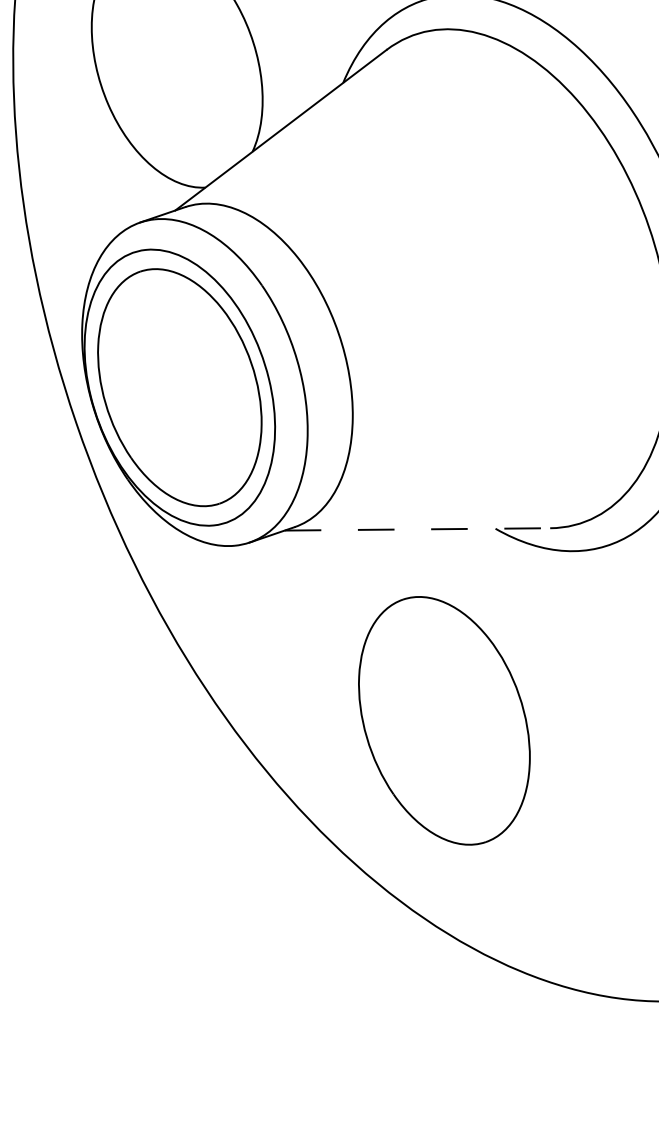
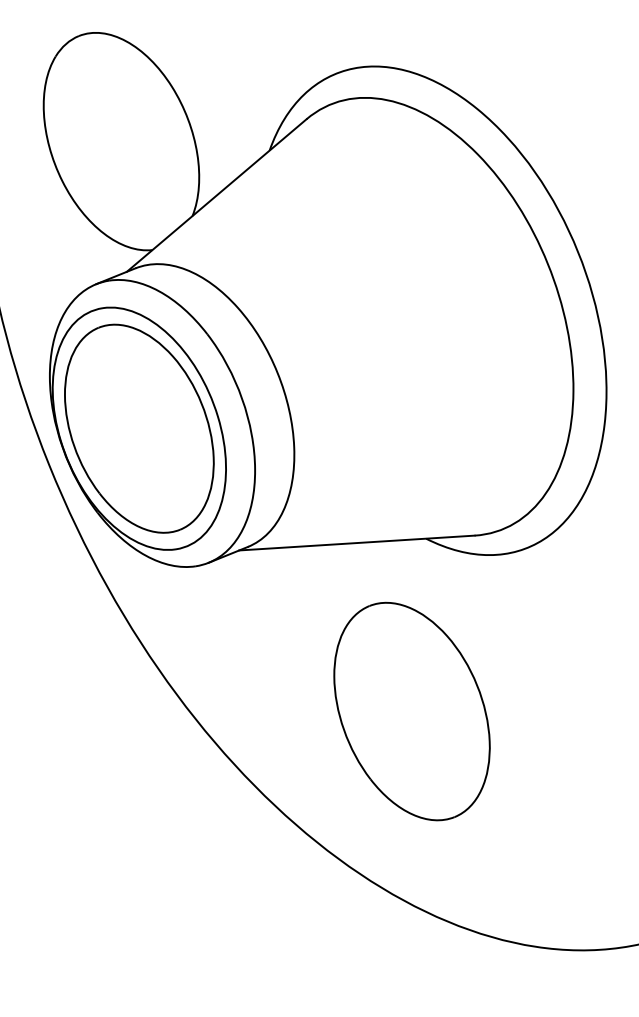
line: (416, 529) -> (356, 543), dashed -> solid
part: (443, 720) -> (411, 711), moved

